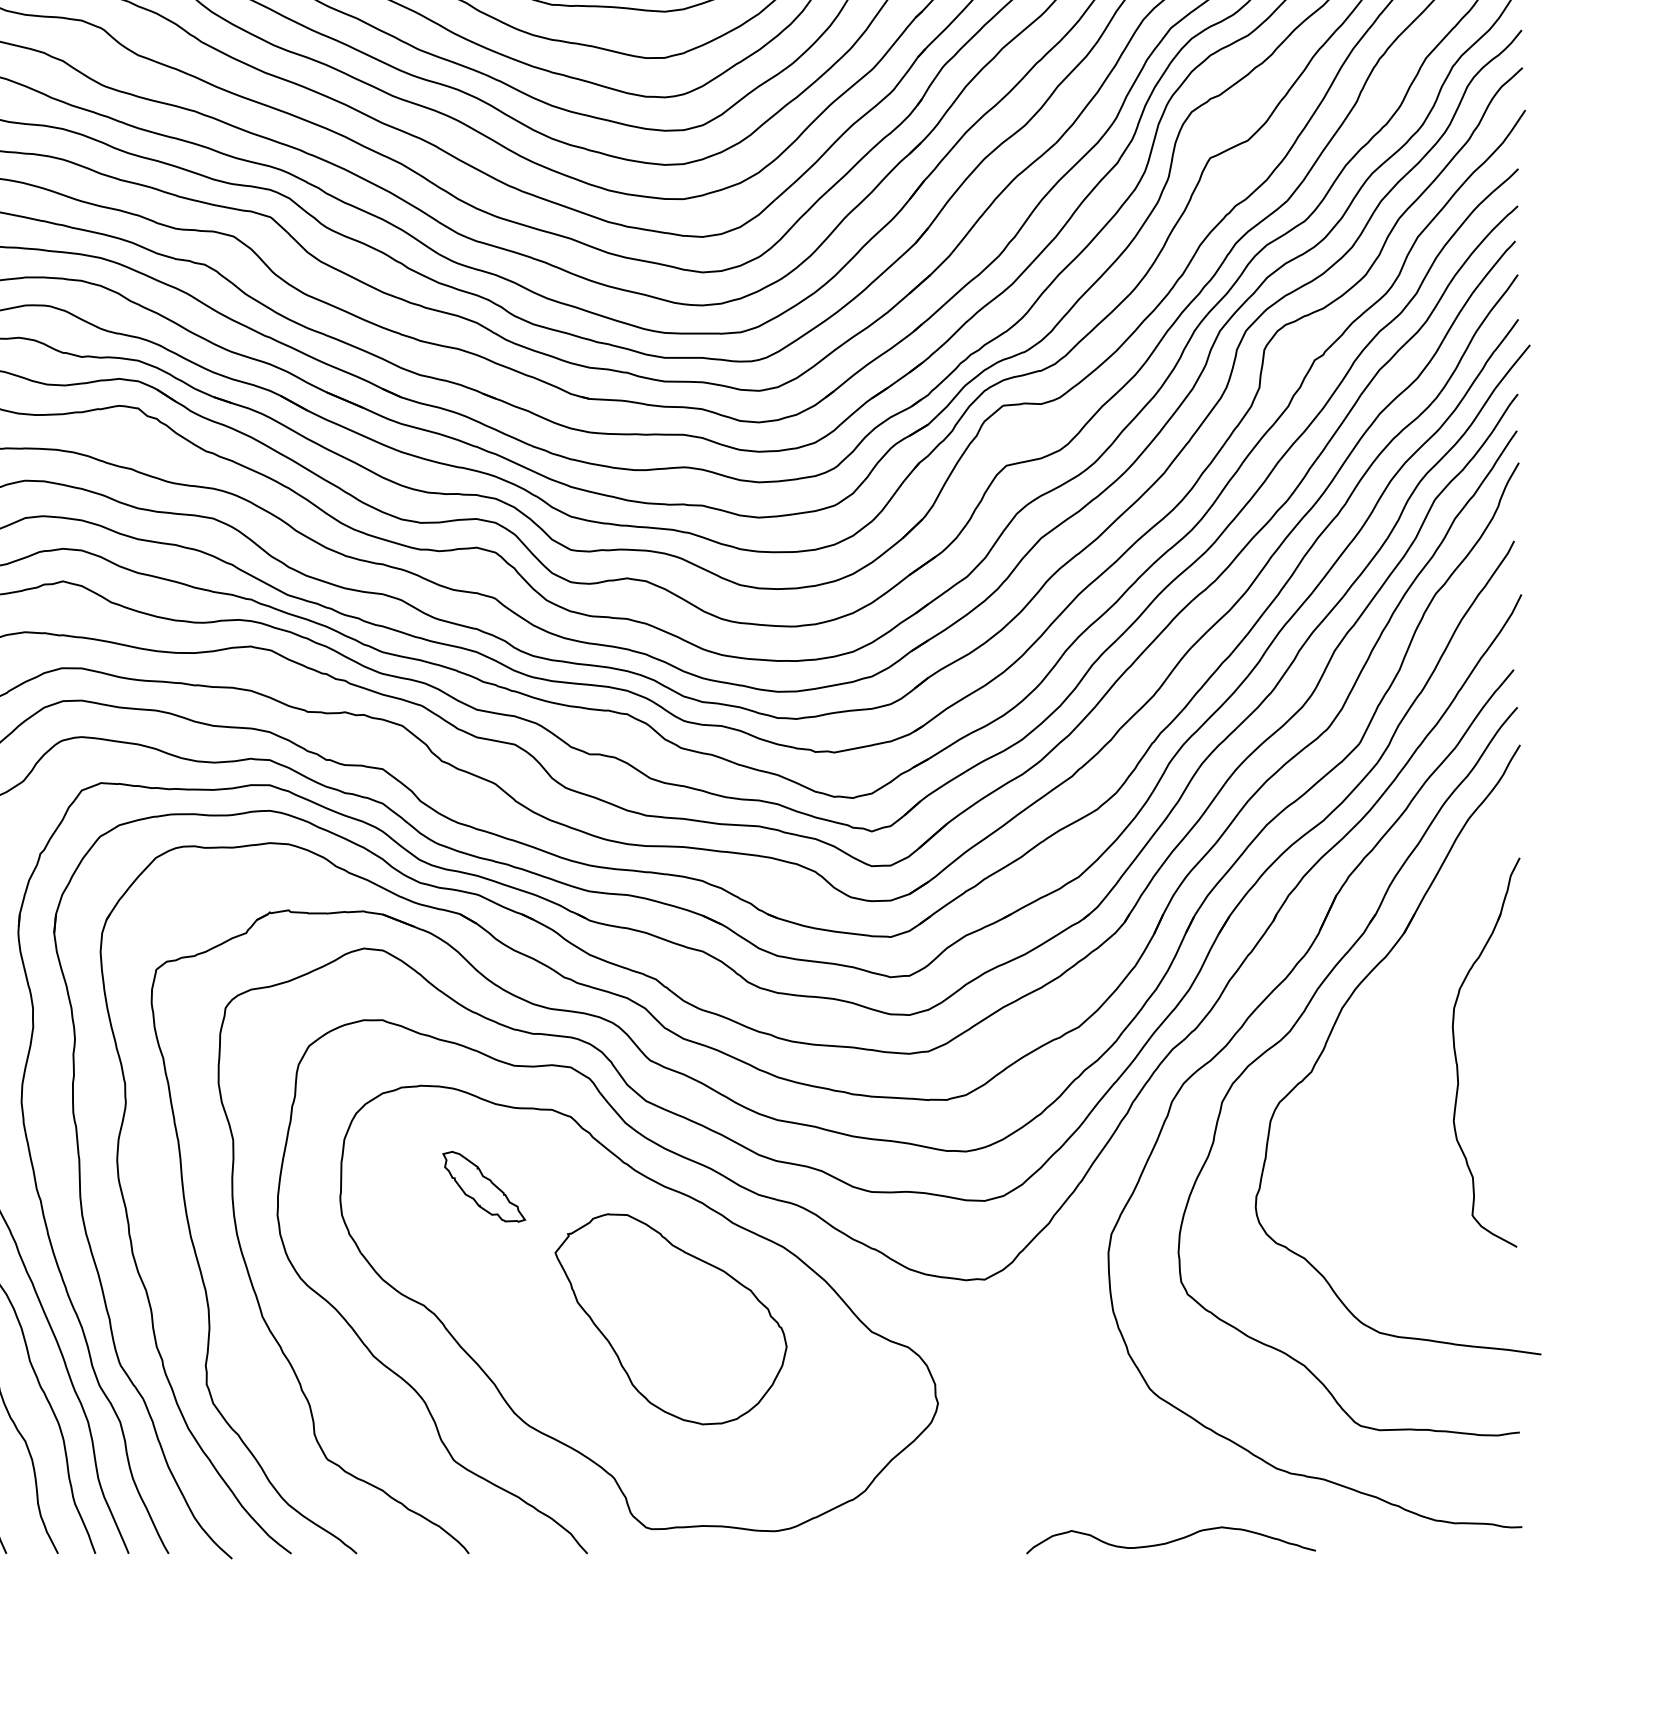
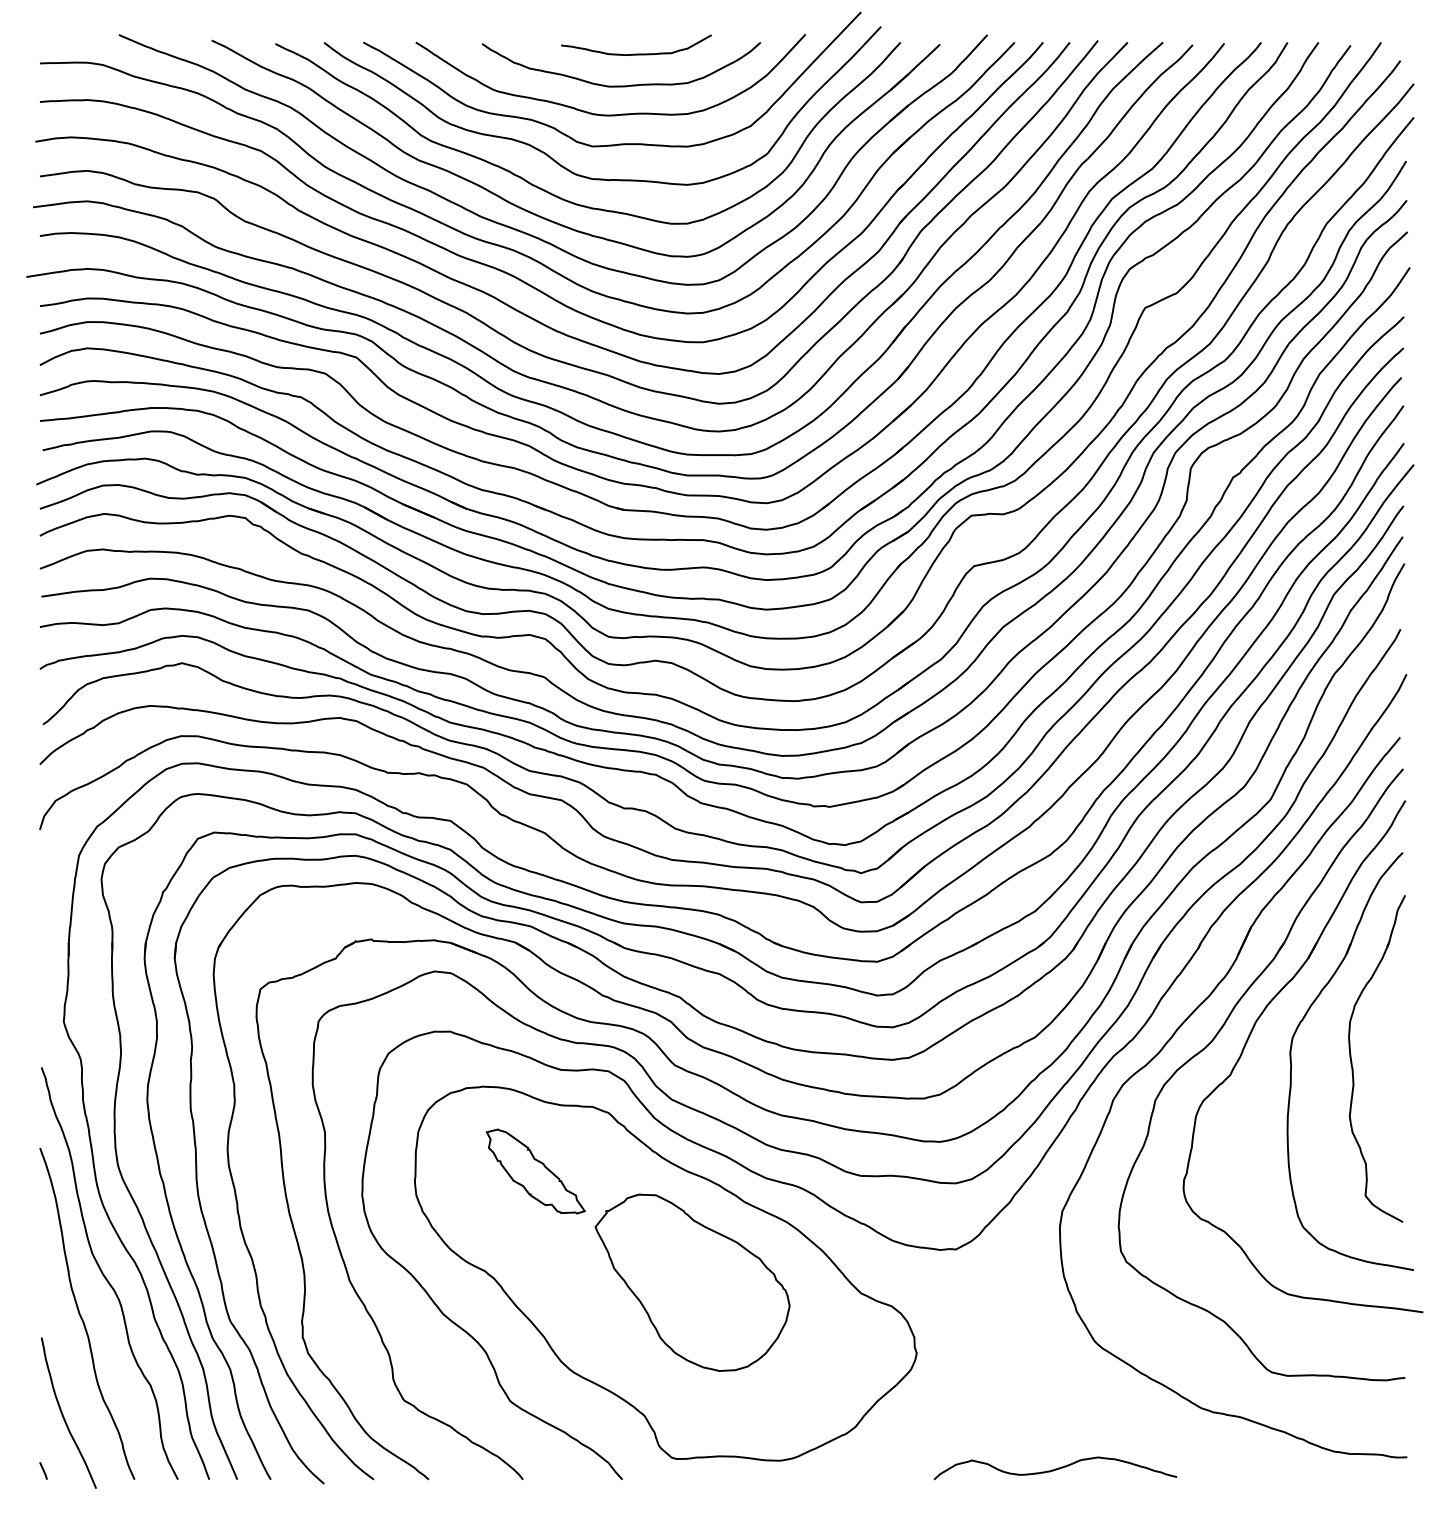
part: (1385, 1060) -> (1292, 1065), added
part: (483, 1186) -> (535, 1171), size x1.43
curve: (1171, 1540) -> (1055, 1468), moved

